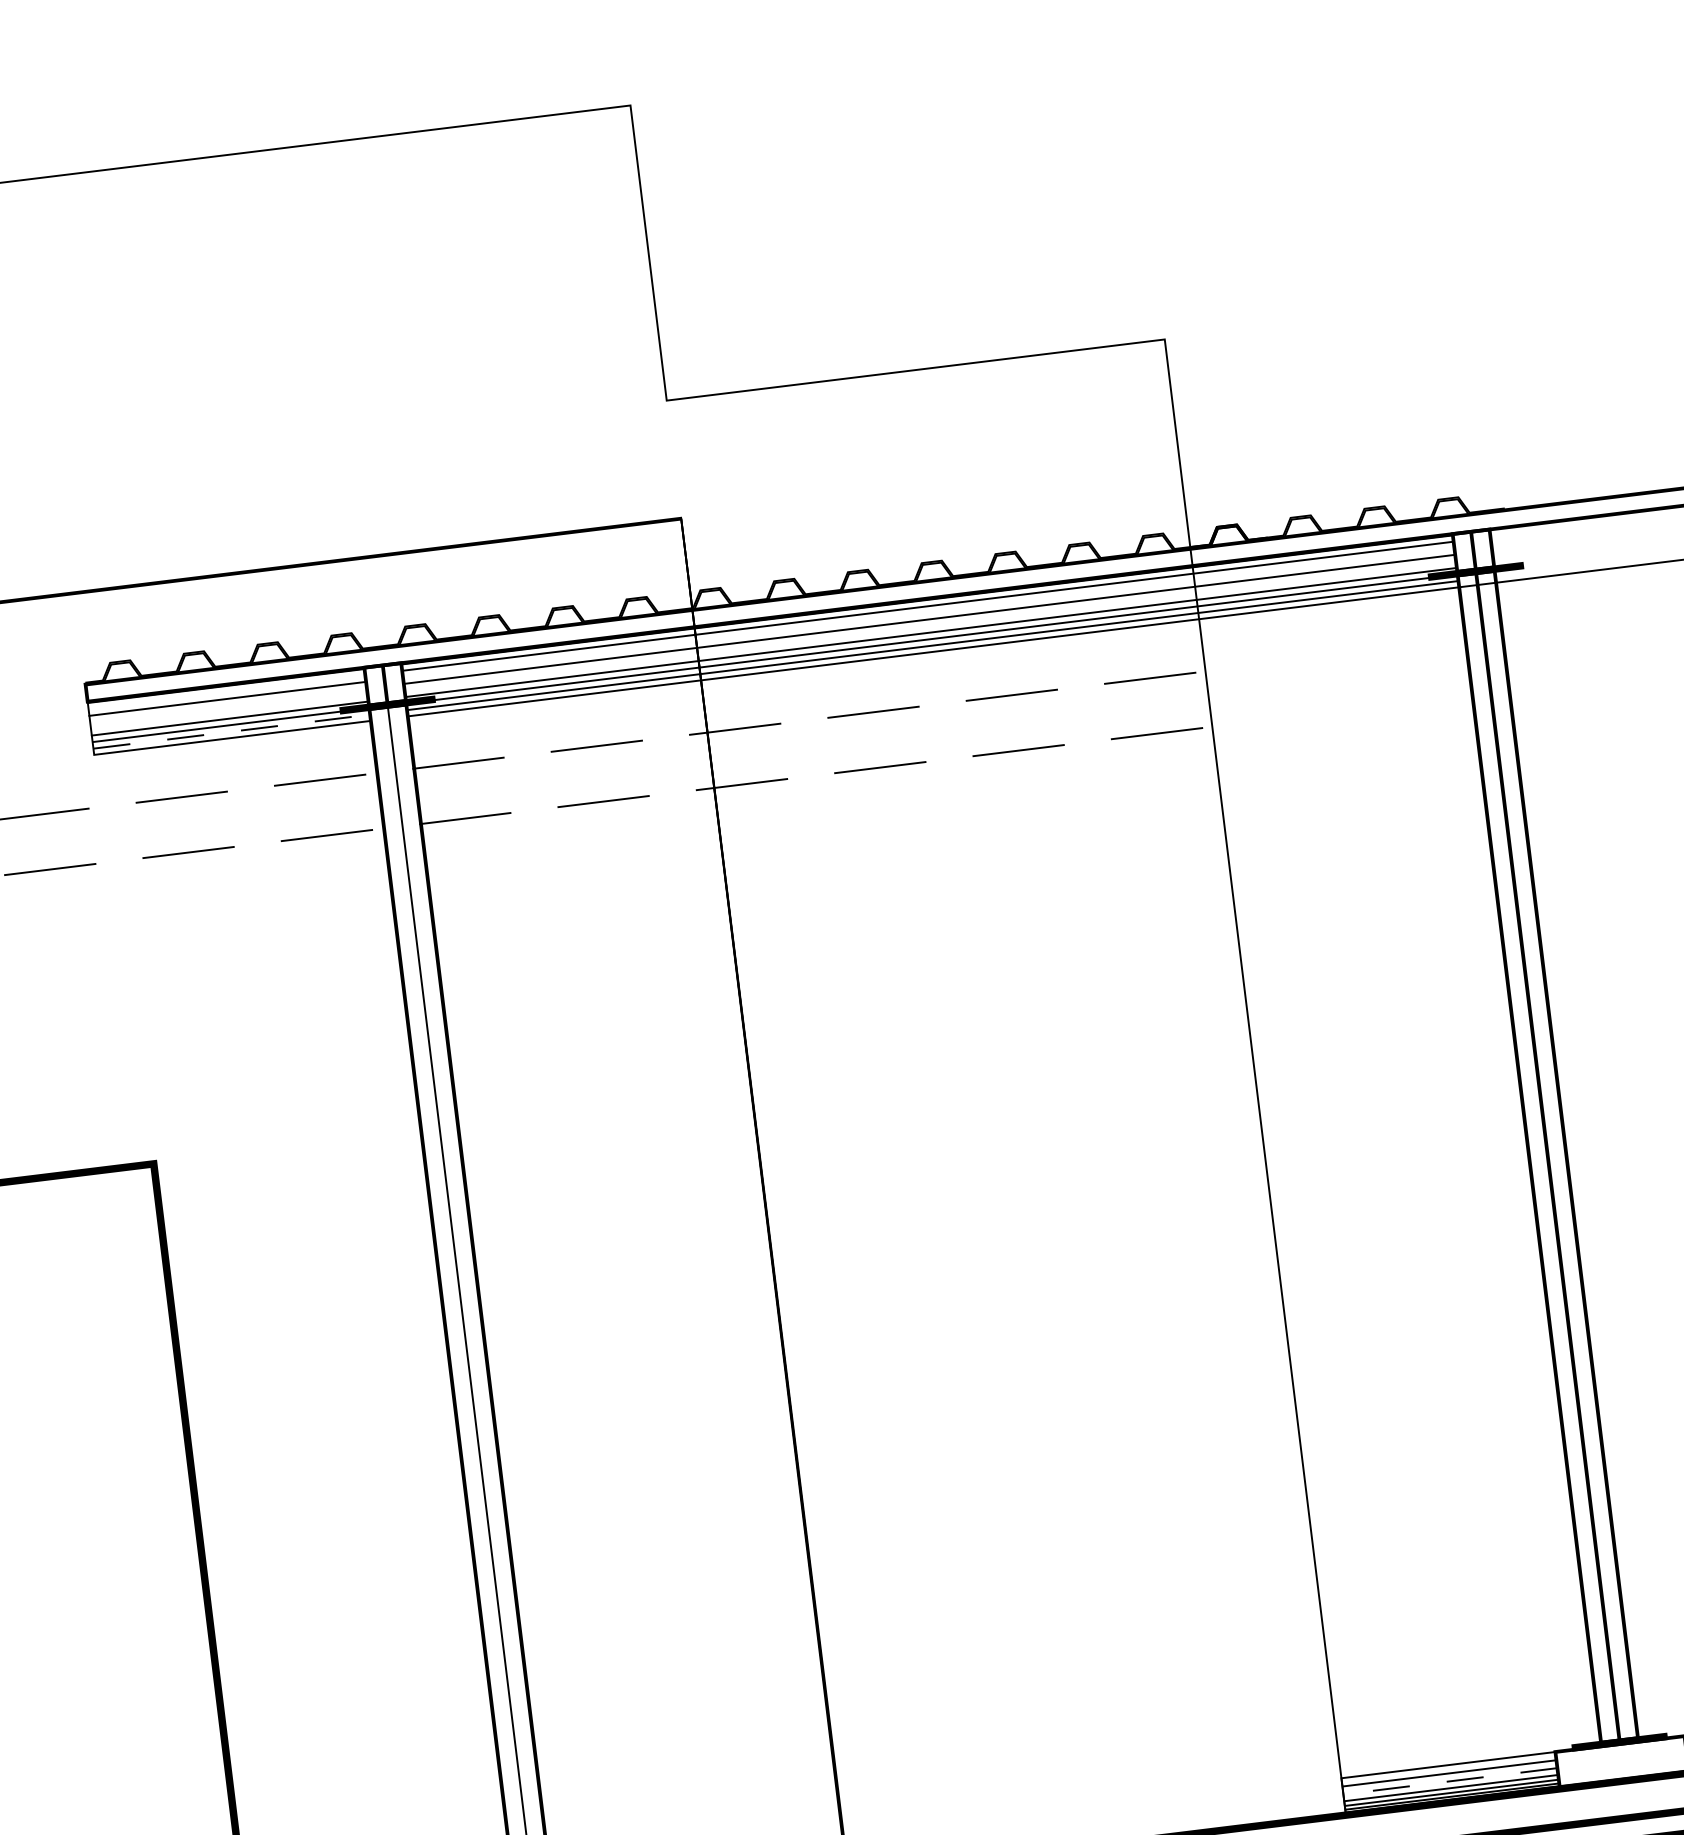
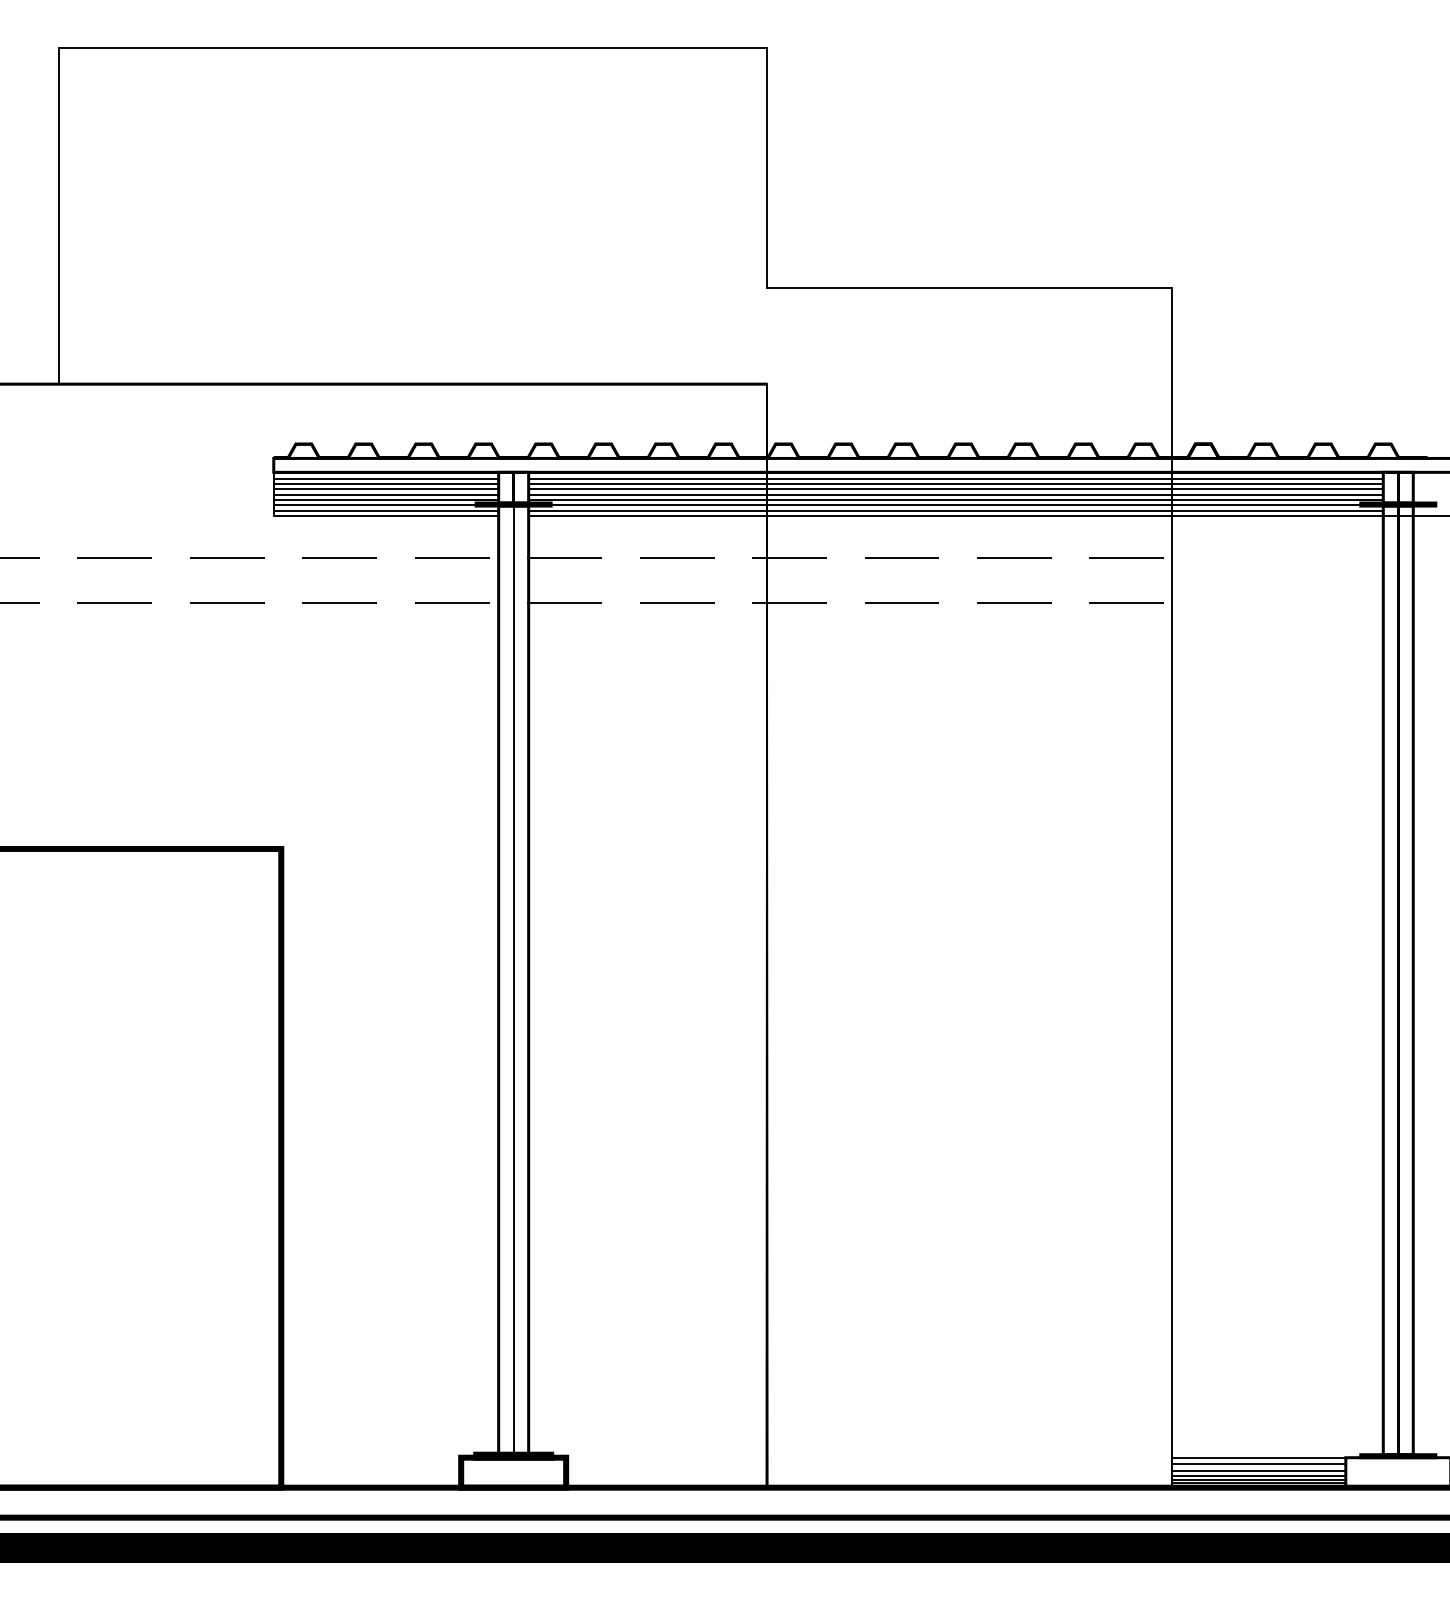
line: (928, 612) -> (955, 483), added
line: (929, 625) -> (955, 494), added
line: (226, 692) -> (385, 478), added
line: (227, 705) -> (385, 489), added
line: (228, 712) -> (385, 494), added
line: (232, 731) -> (386, 510), dashed -> solid
line: (1449, 1780) -> (1258, 1470), dashed -> solid

